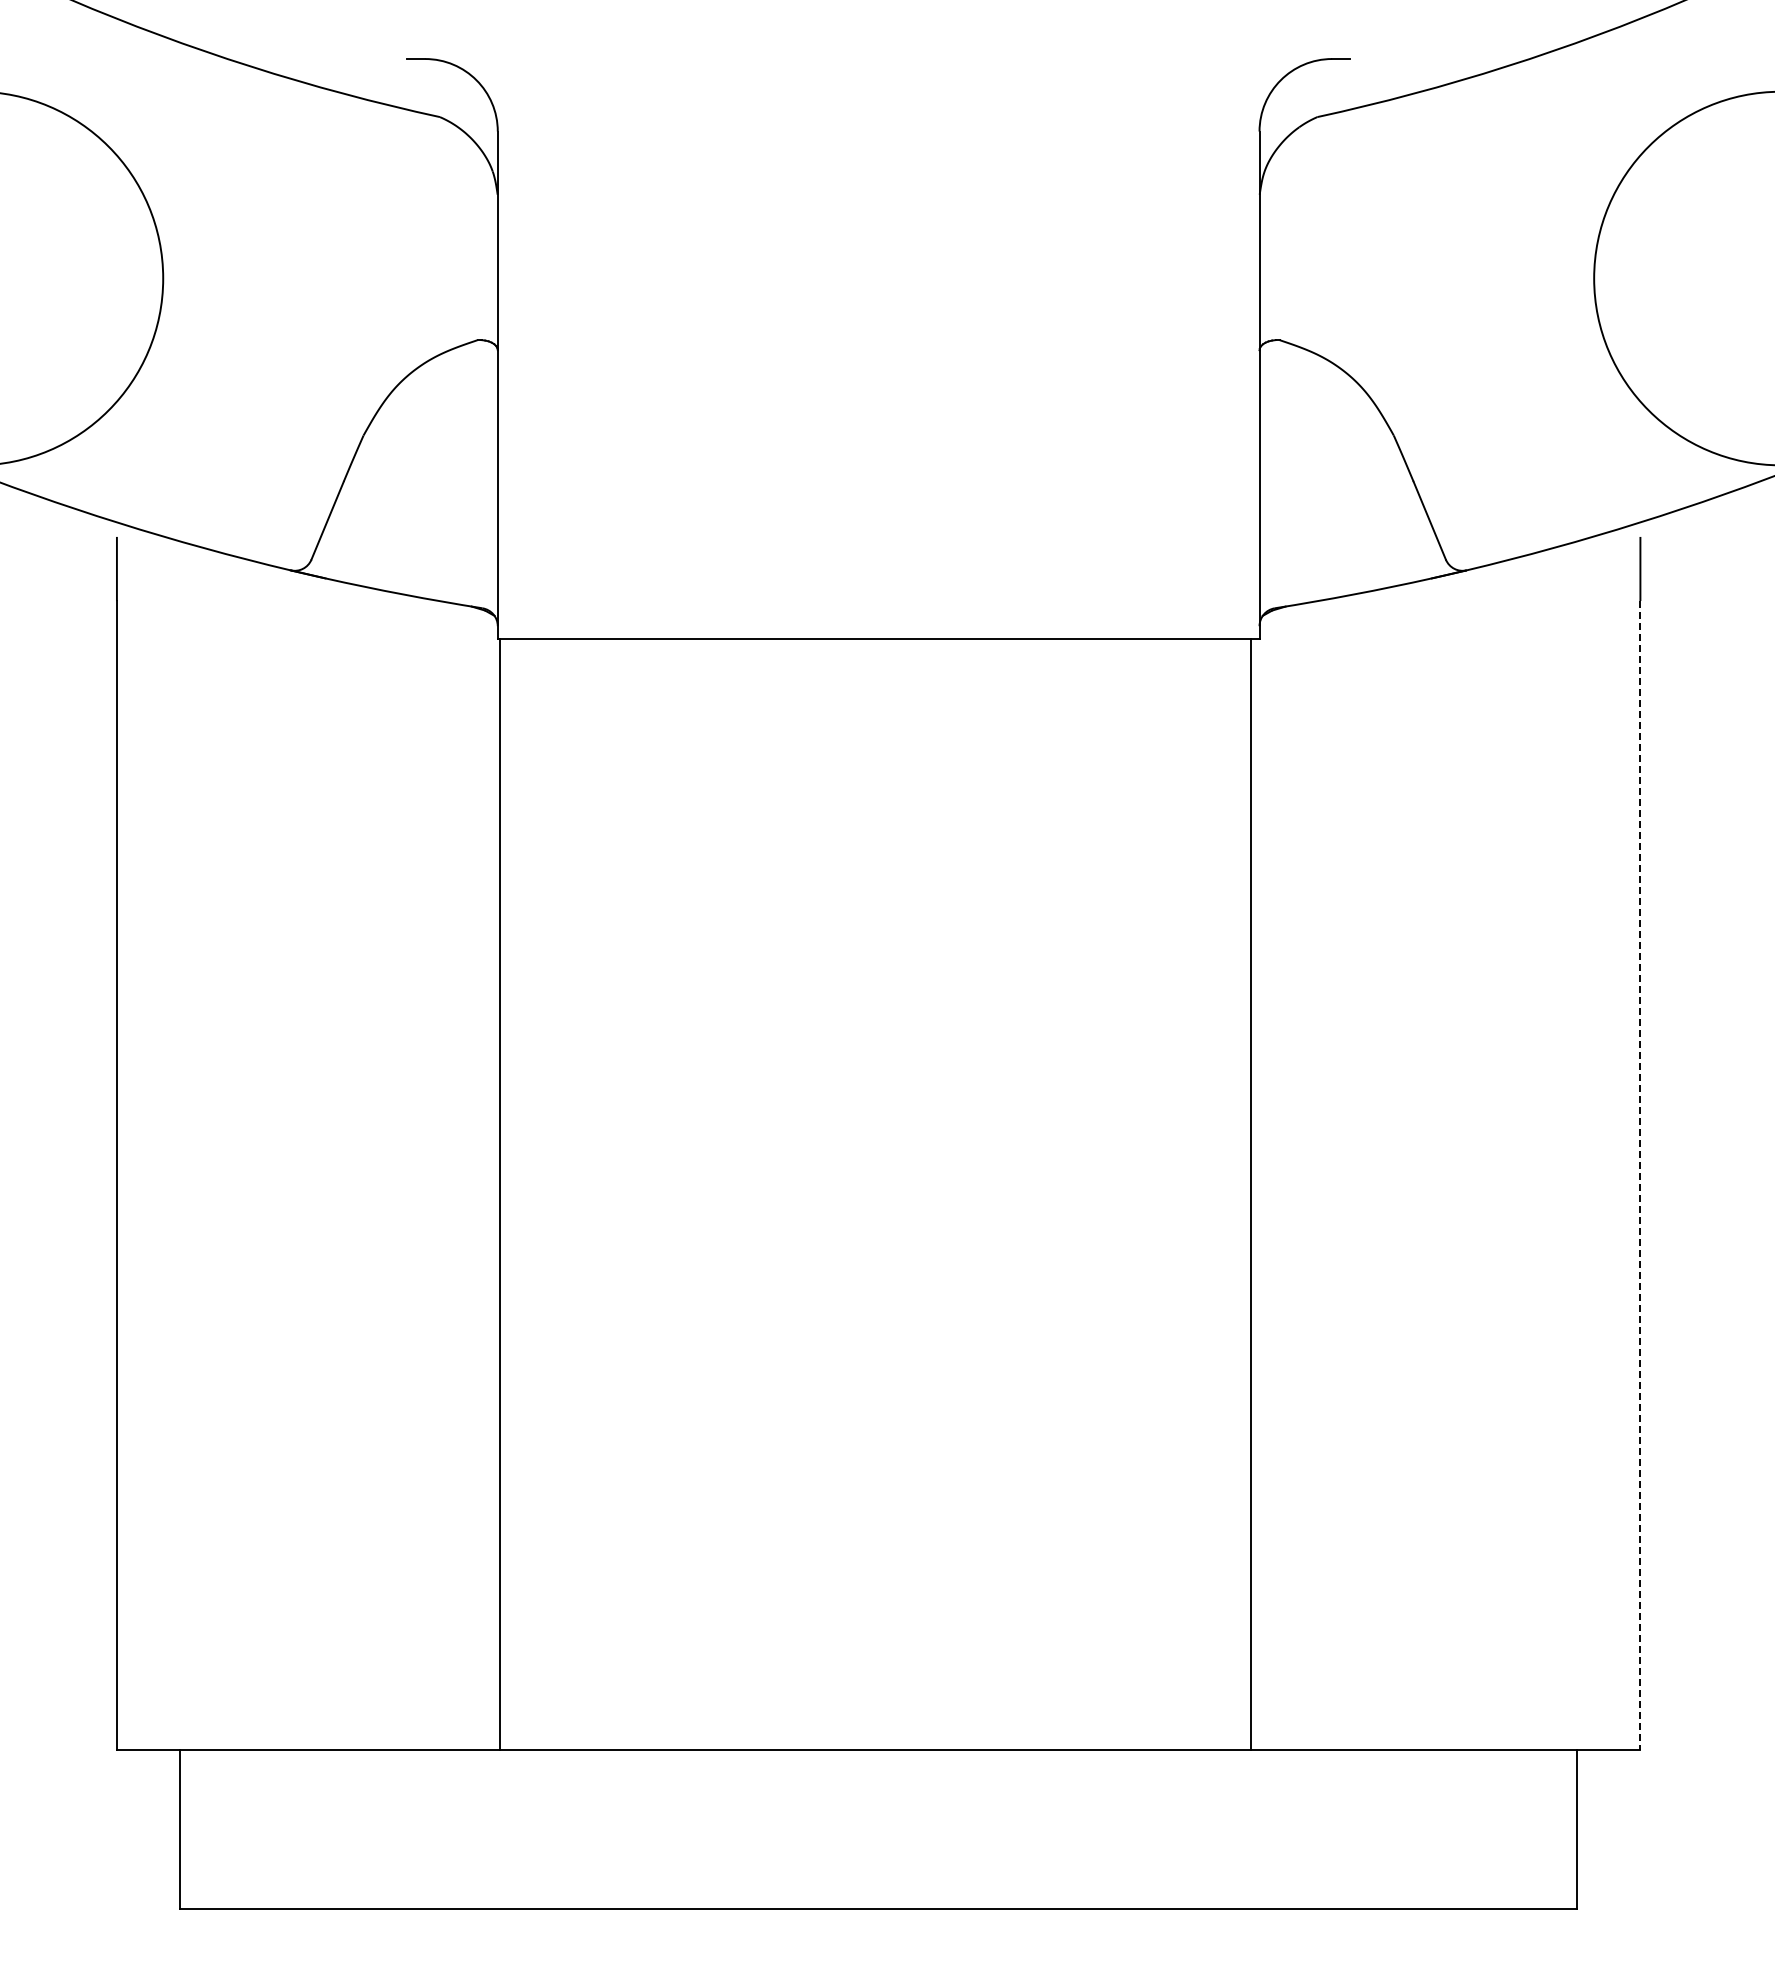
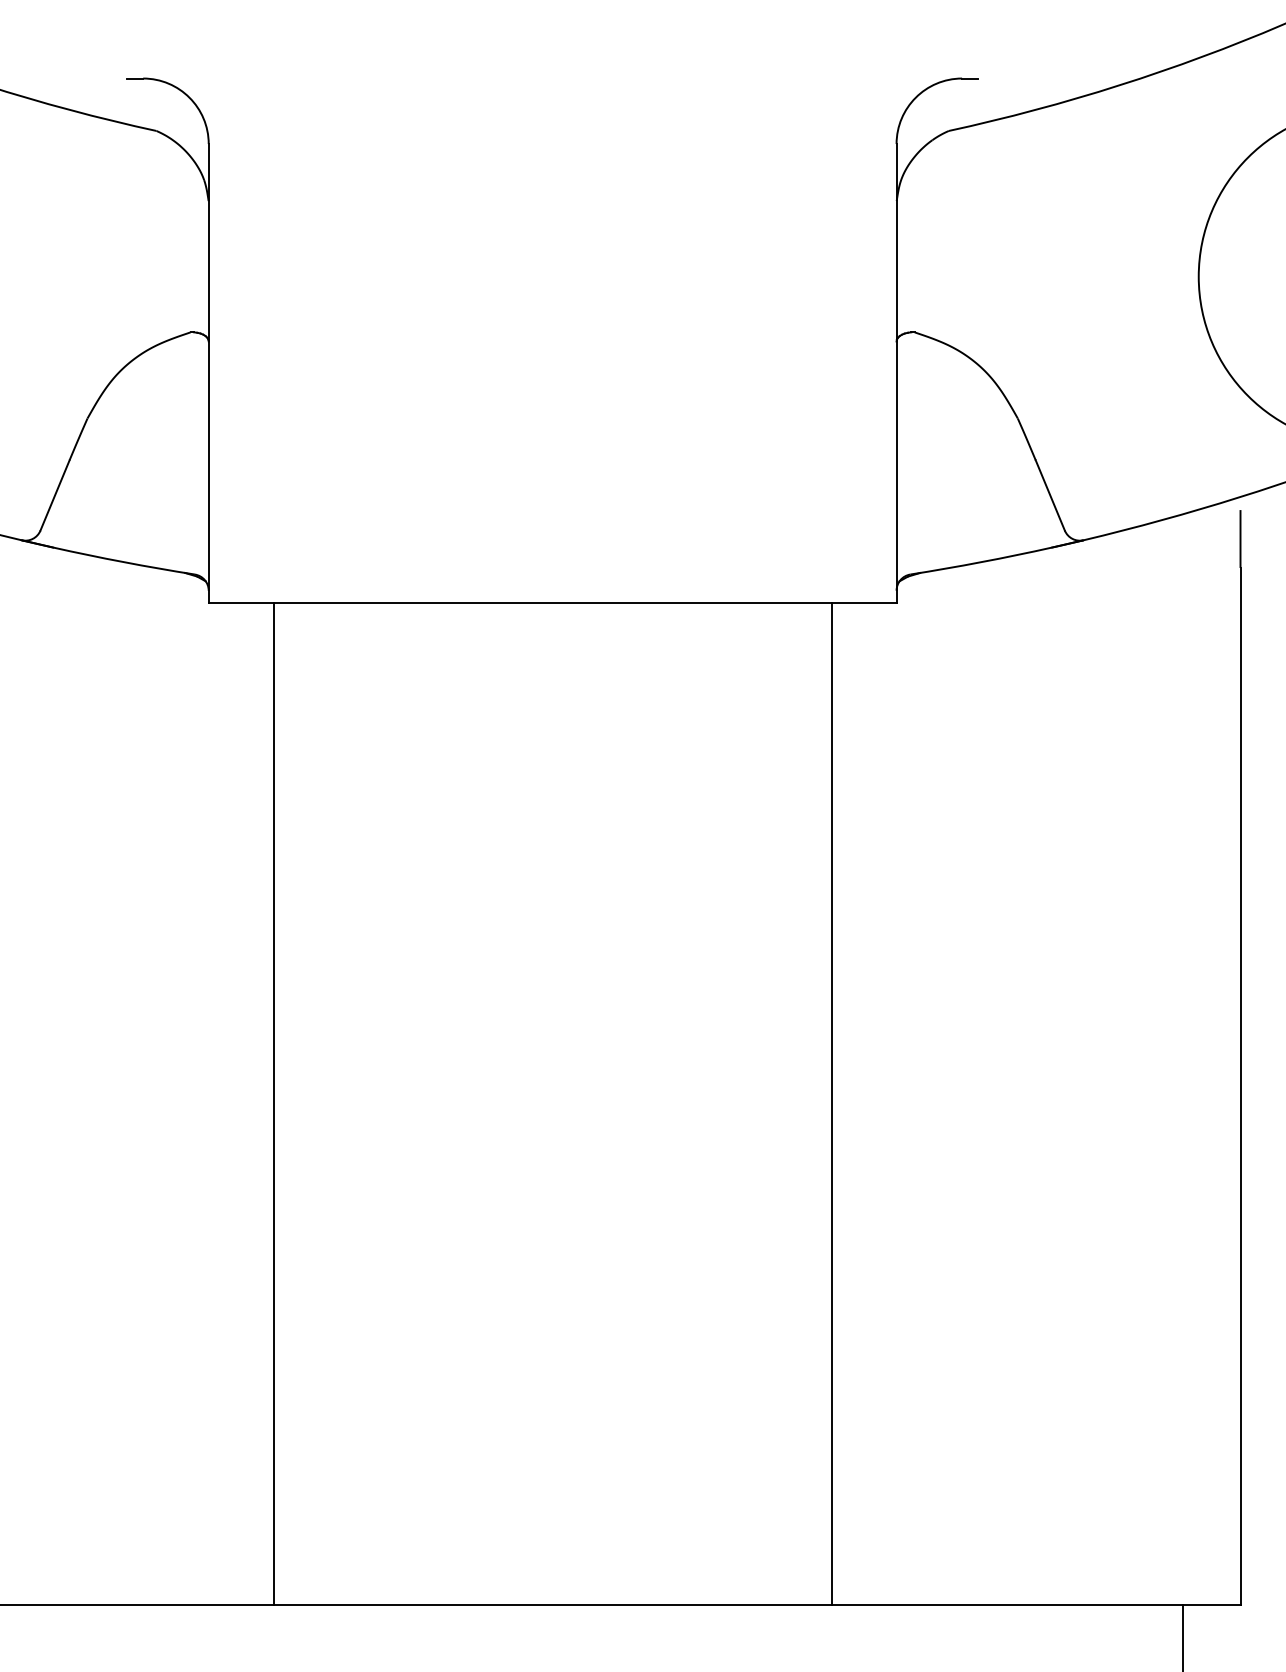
line: (1640, 1175) -> (1240, 1086), dashed -> solid
line: (499, 1194) -> (273, 1103), moved
line: (1250, 1194) -> (831, 1103), moved

